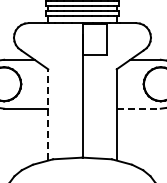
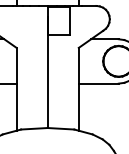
line: (139, 108) -> (99, 83), dashed -> solid
line: (48, 114) -> (16, 88), dashed -> solid

